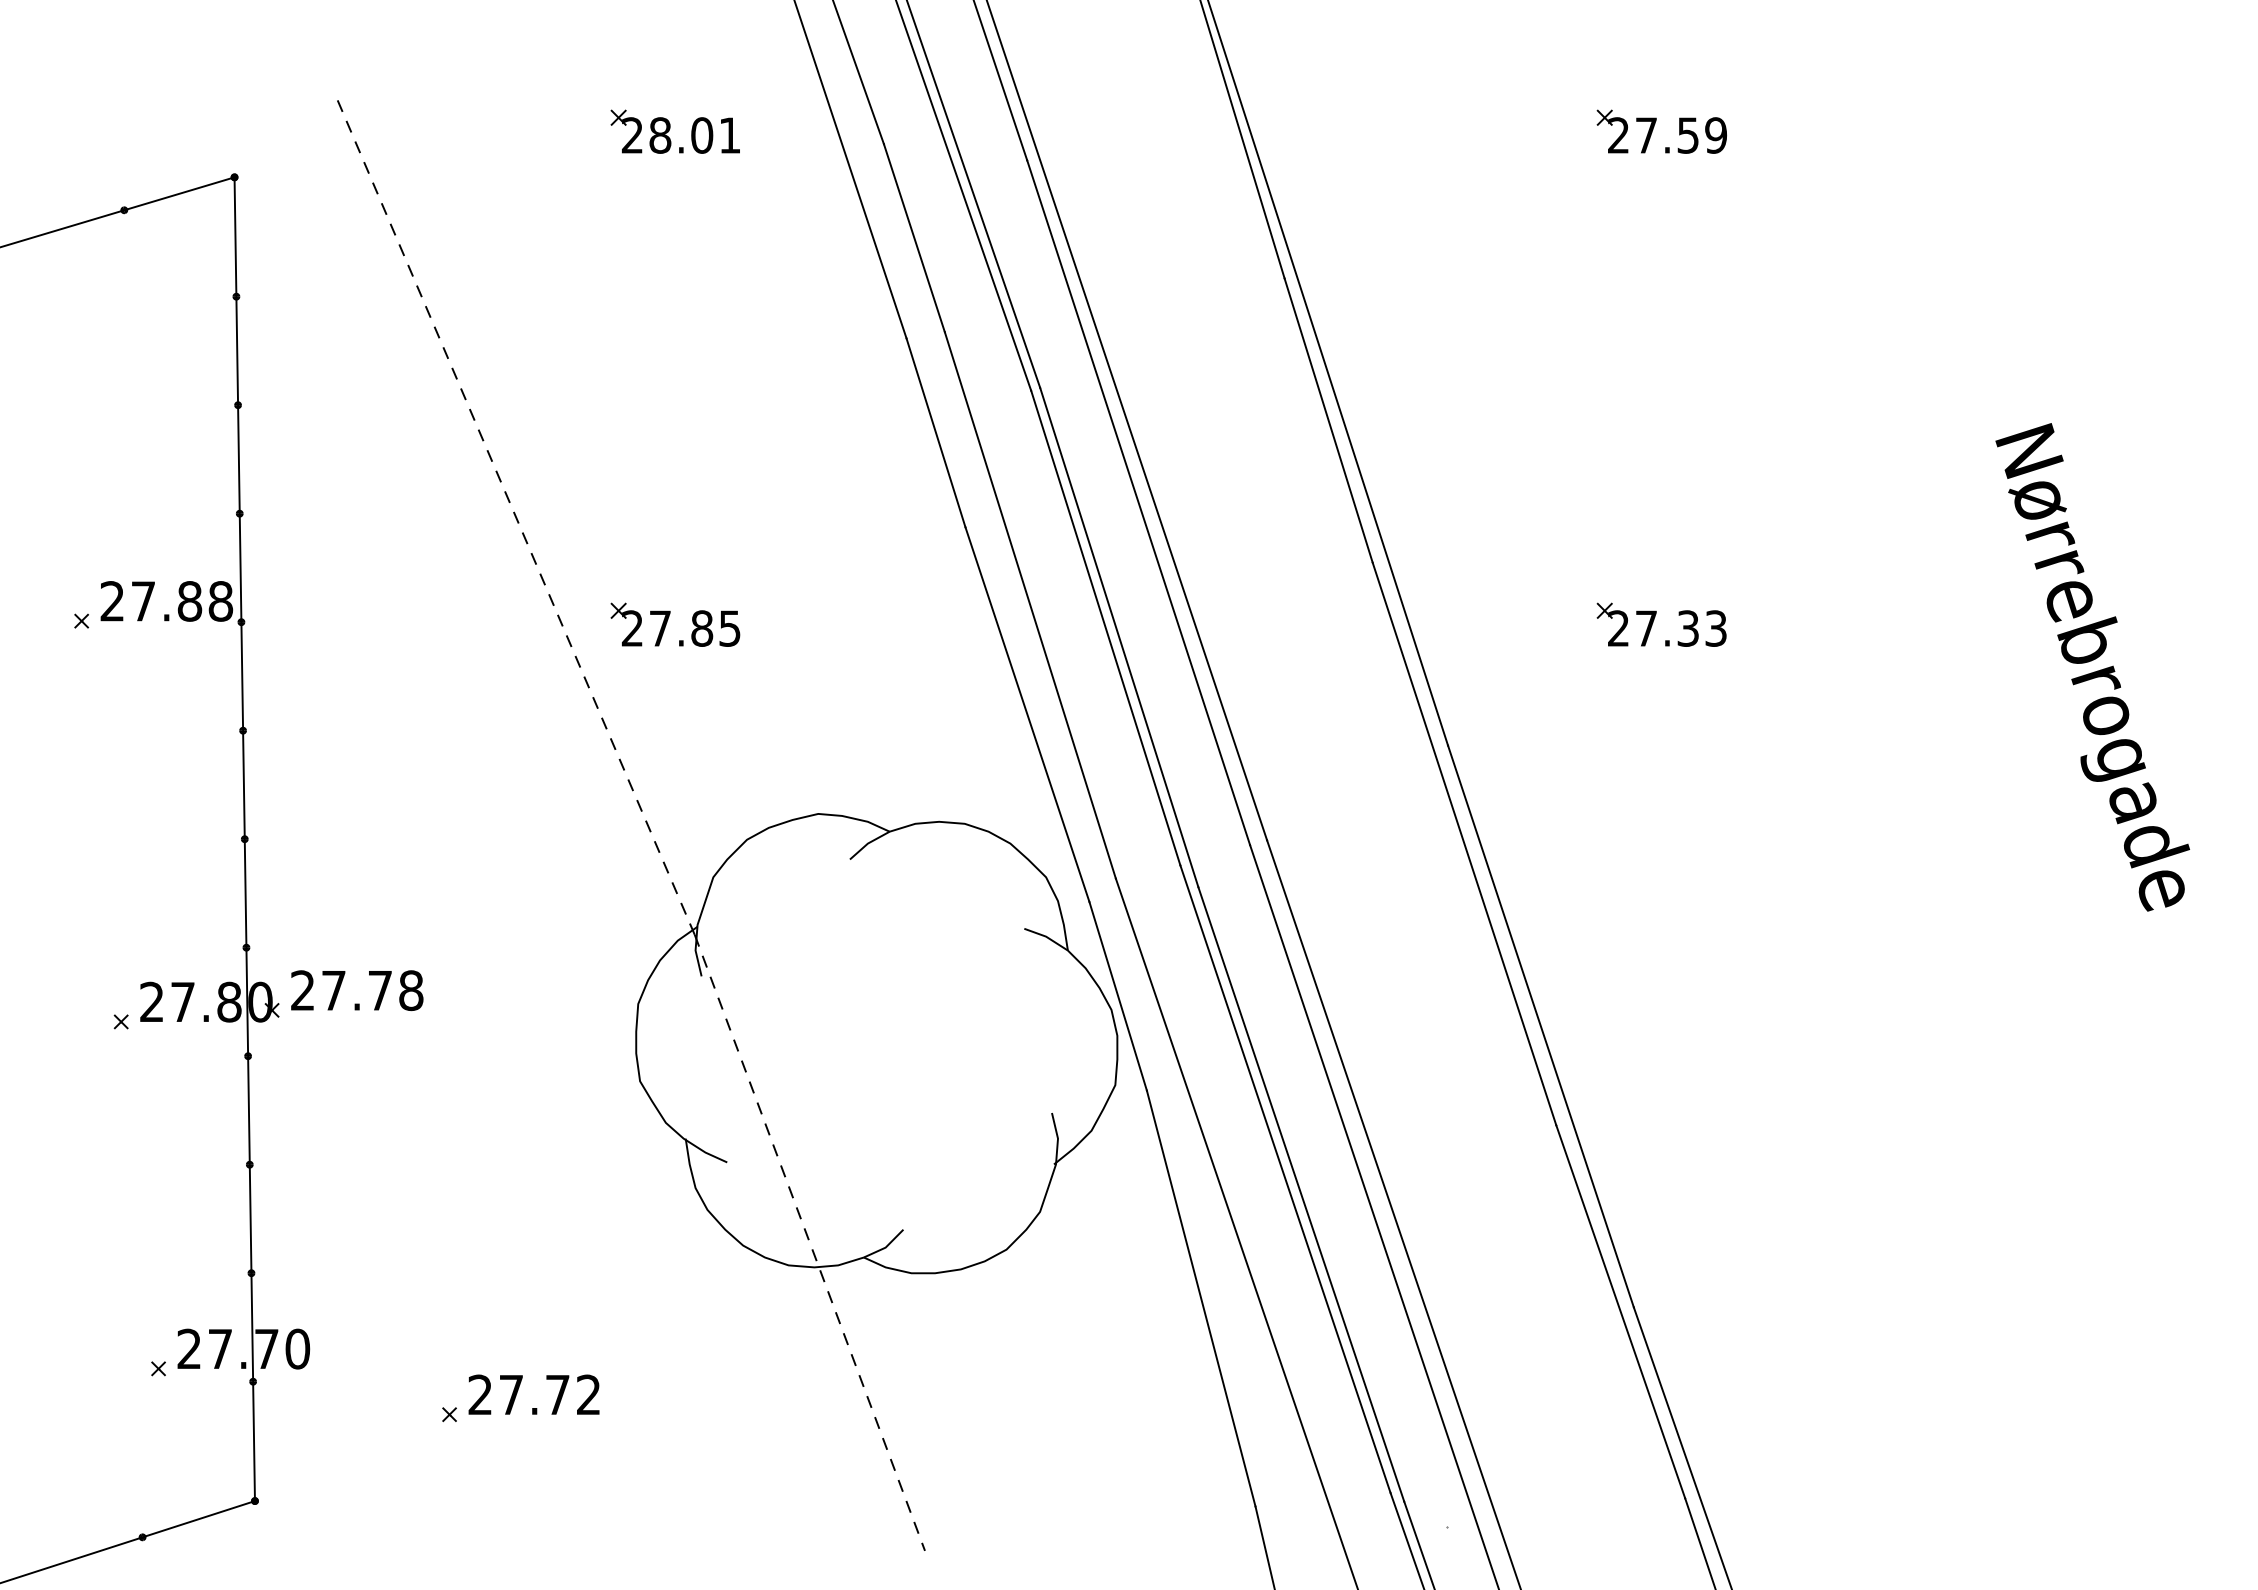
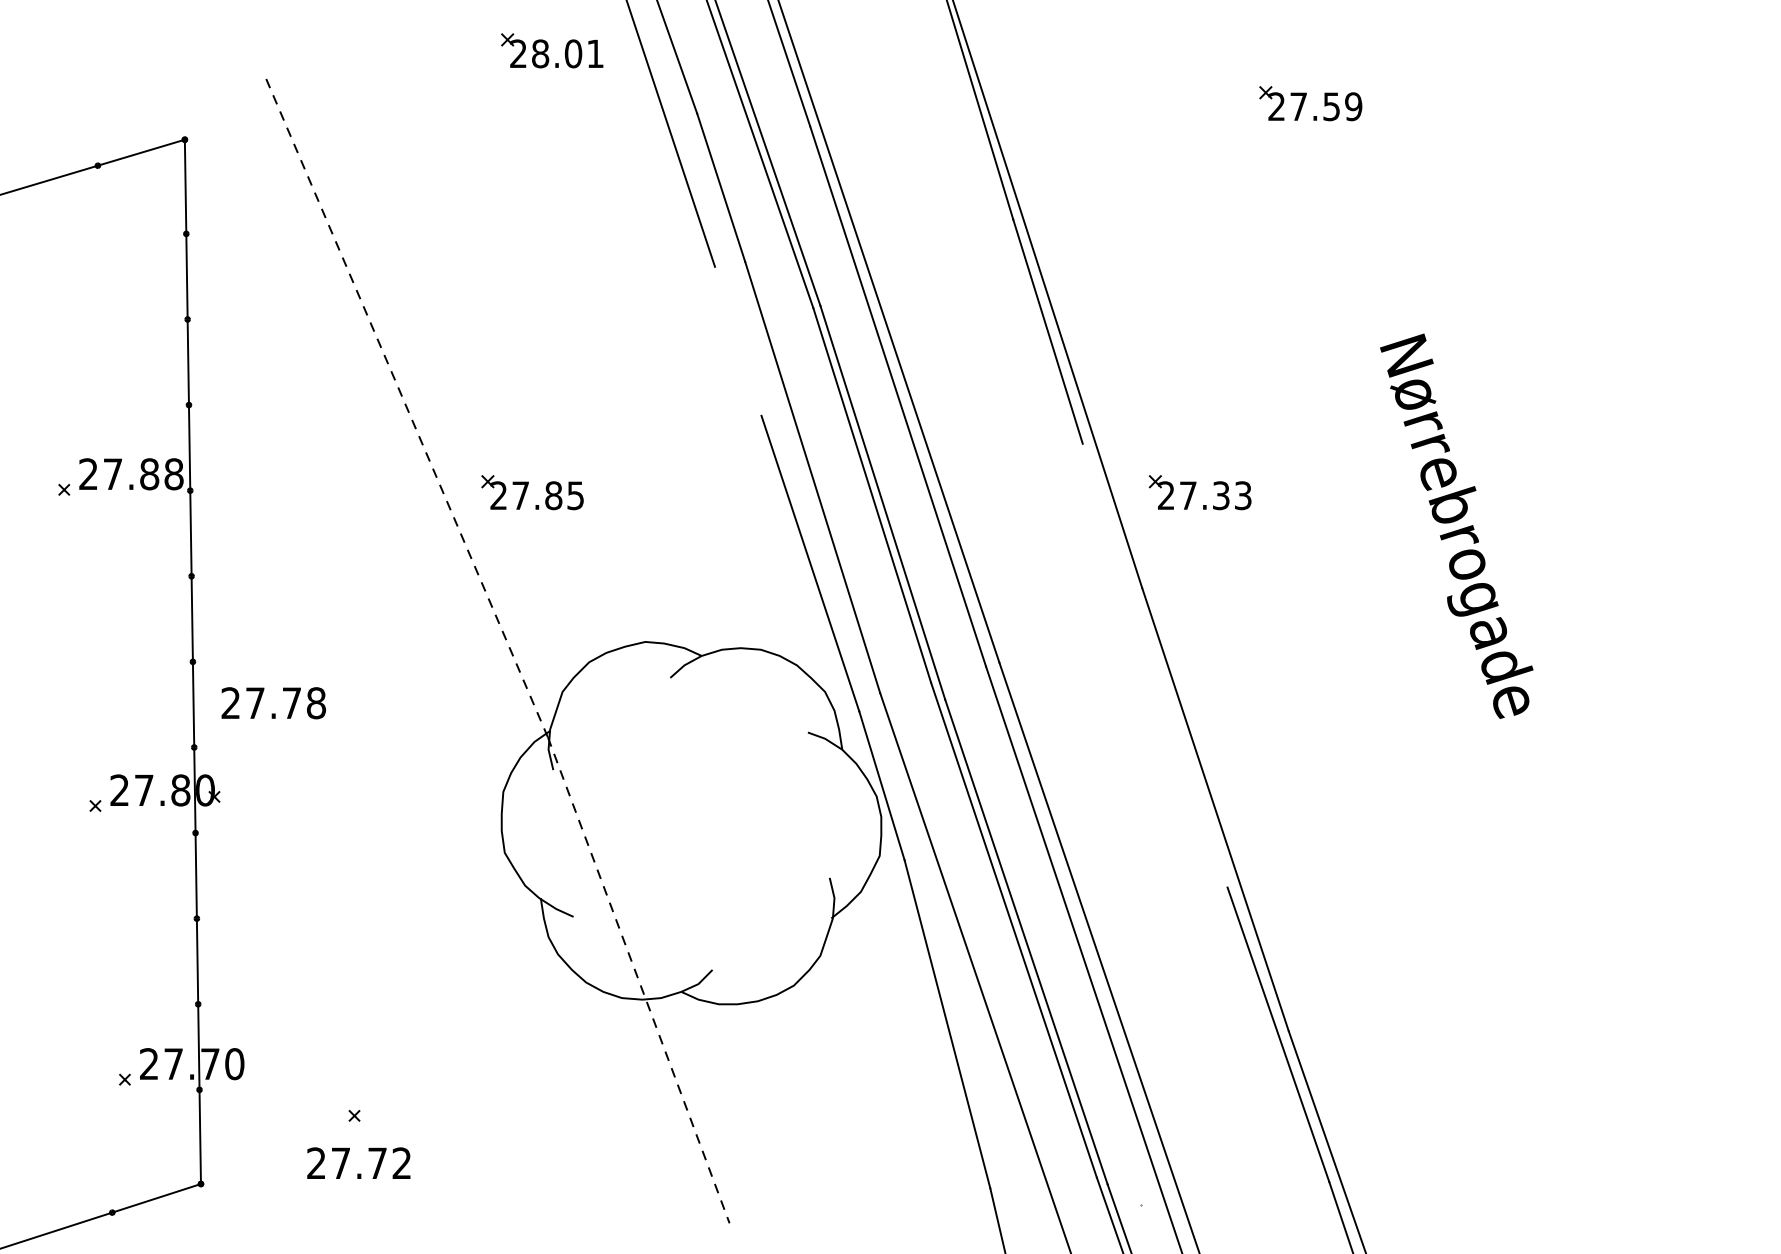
part: (674, 131) -> (551, 50), moved
line: (935, 432) -> (737, 341), removed
part: (1654, 620) -> (1194, 489), moved
text: (2092, 667) -> (1456, 526), moved
line: (1464, 843) -> (1155, 665), removed
text: (357, 990) -> (273, 703), moved
text: (533, 1394) -> (358, 1163), moved

